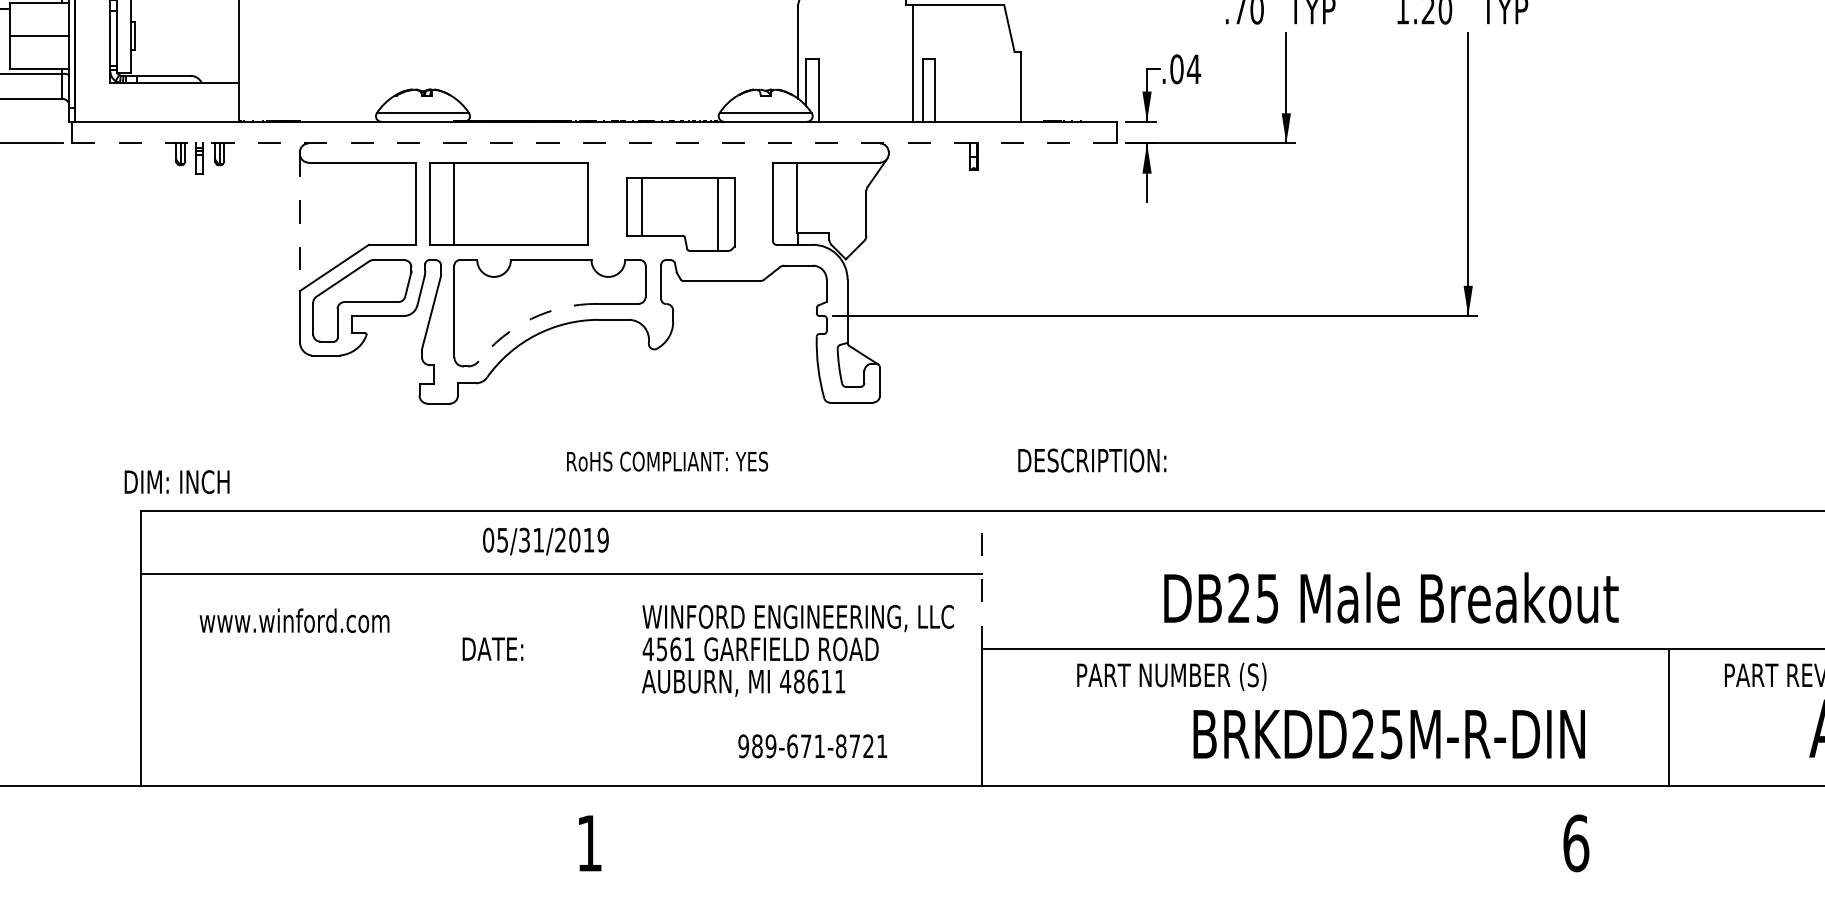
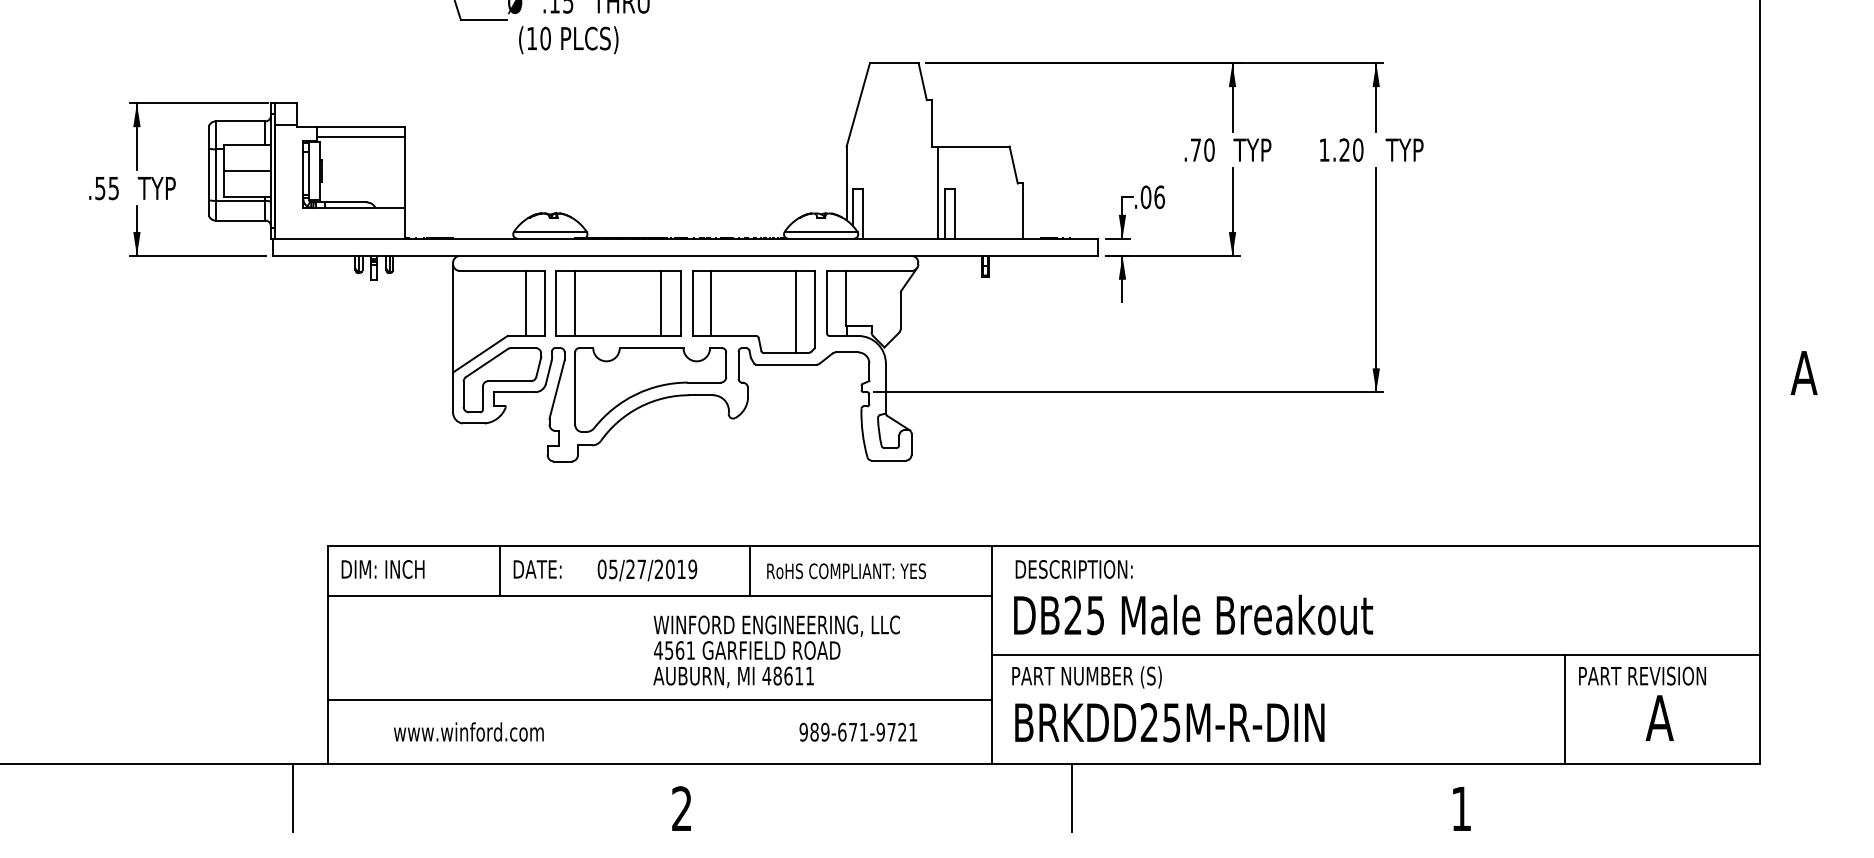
text: (1193, 69) -> (1159, 197), .04 -> .06
line: (594, 142) -> (685, 255), dashed -> solid
line: (391, 203) -> (525, 303), added
line: (562, 203) -> (660, 303), added
part: (680, 213) -> (753, 311), size x1.43
line: (300, 222) -> (453, 318), dashed -> solid
arc: (530, 318) -> (635, 394), dashed -> solid
text: (1091, 460) -> (1073, 569), moved
text: (667, 461) -> (846, 571), moved
text: (176, 482) -> (382, 569), moved
text: (530, 540) -> (635, 569), 05/31/2019 -> 05/27/2019
line: (358, 542) -> (499, 571), added
line: (675, 542) -> (749, 571), added
line: (981, 579) -> (991, 600), dashed -> solid
text: (1391, 597) -> (1193, 614), moved
text: (294, 620) -> (468, 731), moved
text: (492, 649) -> (537, 569), moved
text: (797, 650) -> (776, 651), moved
text: (1171, 677) -> (1086, 677), moved
line: (561, 704) -> (659, 699), added
line: (1669, 717) -> (1565, 709), moved
text: (1388, 734) -> (1169, 722), moved
text: (840, 746) -> (880, 732), 989-671-8721 -> 989-671-9721
line: (96, 828) -> (292, 797), added
line: (1083, 828) -> (1072, 797), added
text: (588, 842) -> (681, 808), 1 -> 2
text: (1576, 842) -> (1461, 808), 6 -> 1

